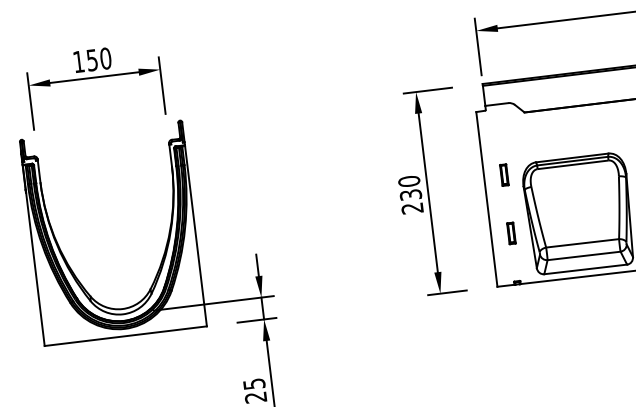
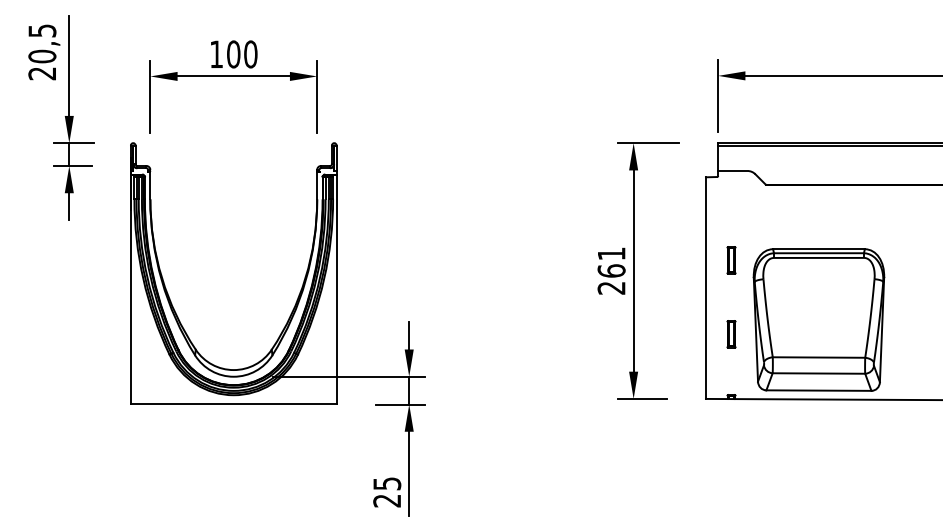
text: (92, 60) -> (233, 54), 150 -> 100
text: (409, 188) -> (611, 262), 230 -> 261

